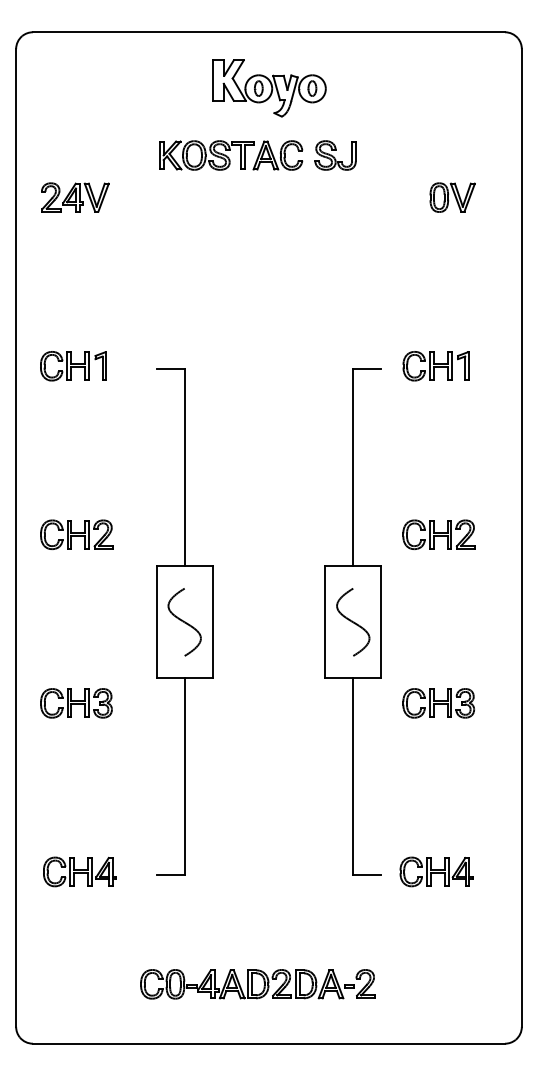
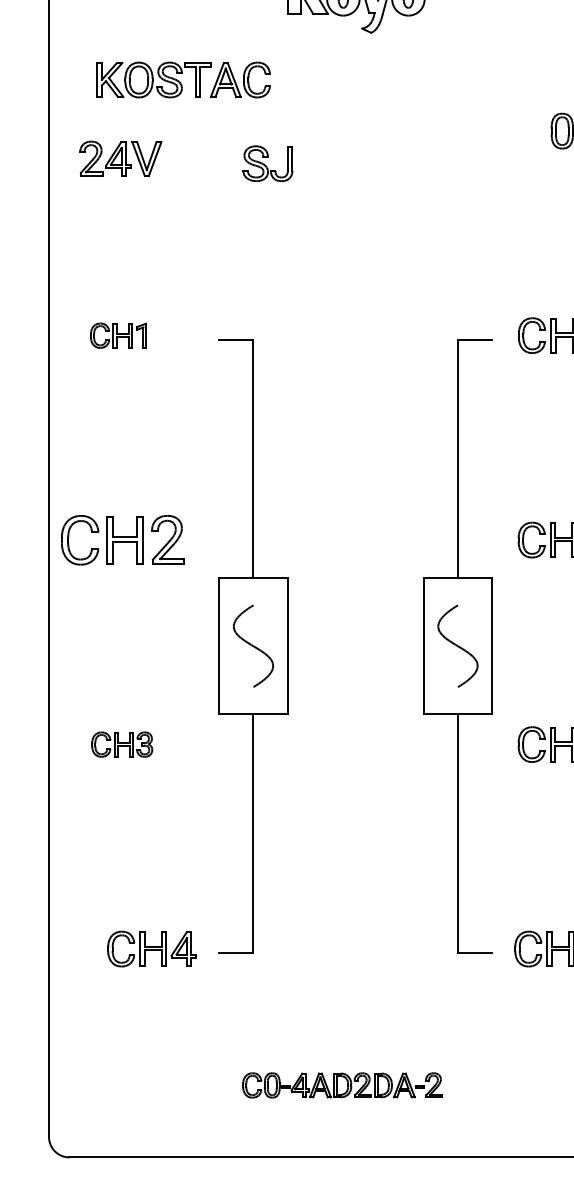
part: (231, 155) -> (184, 80), moved
part: (335, 155) -> (267, 163), moved
part: (75, 197) -> (121, 158), moved
part: (73, 366) -> (118, 335), size x0.7
part: (76, 534) -> (122, 539), size x1.4
part: (76, 703) -> (122, 744), size x0.7
part: (79, 871) -> (151, 948), moved
part: (257, 984) -> (341, 1085), size x0.7

